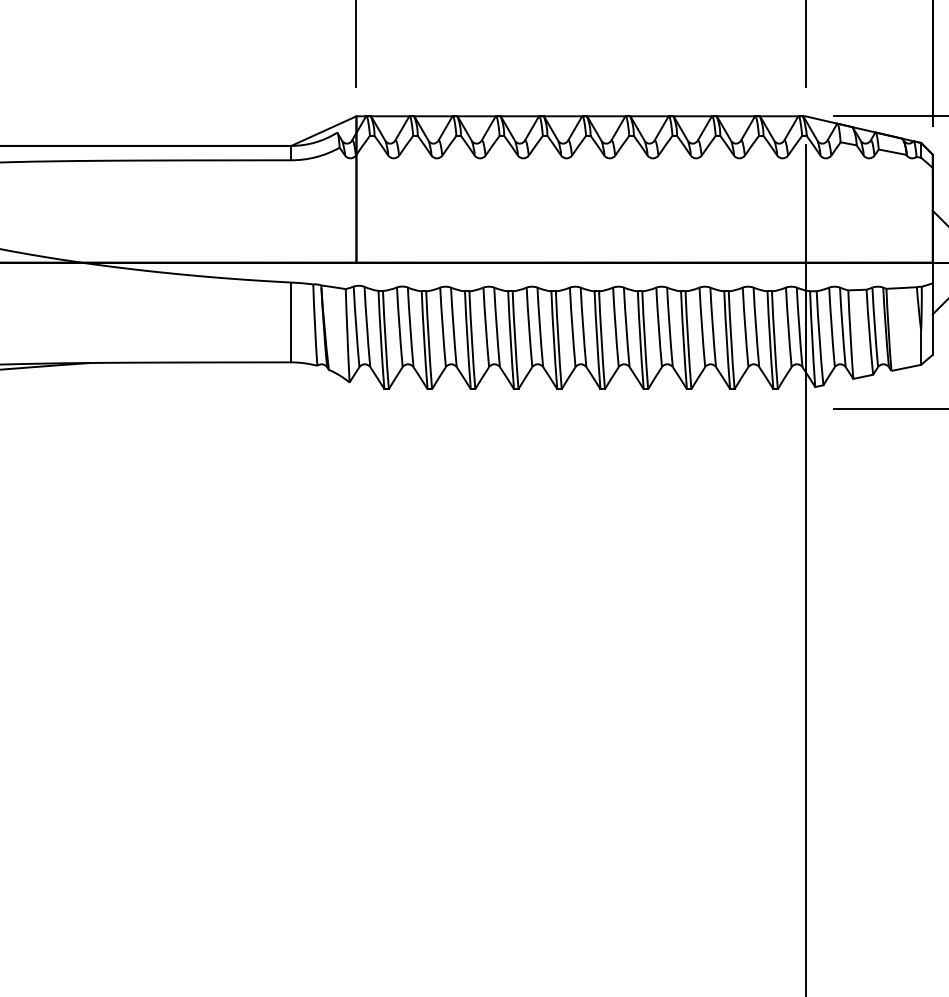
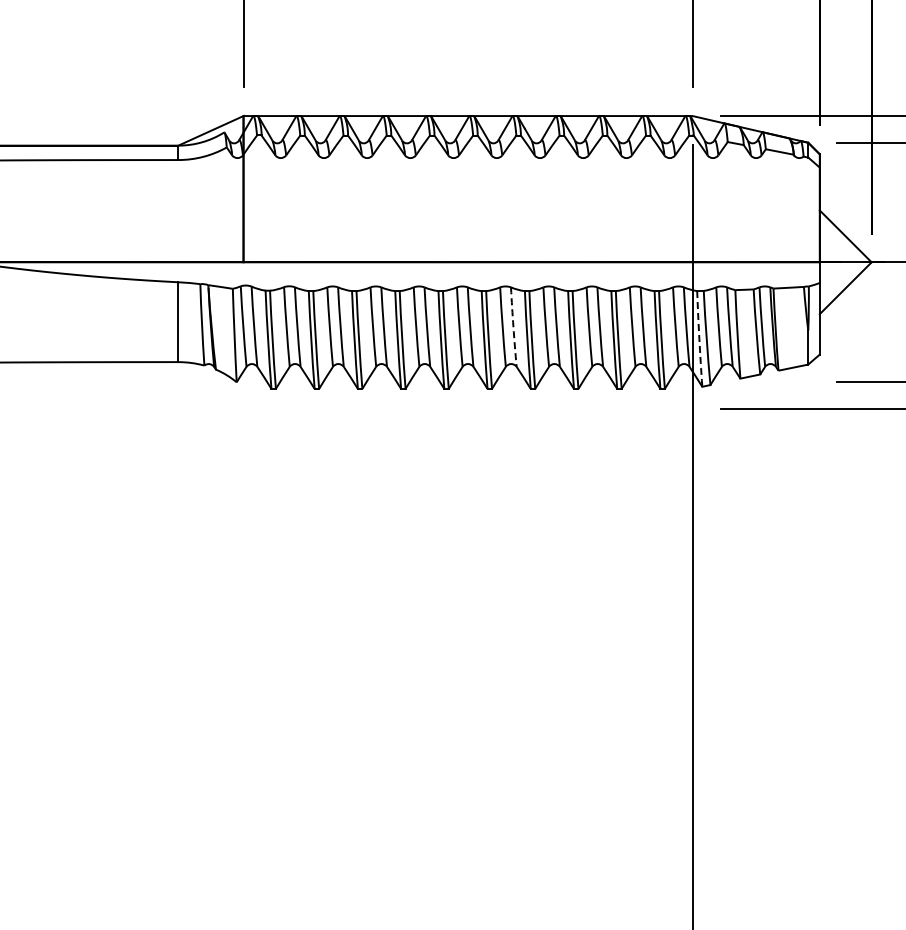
arc: (626, 327) -> (513, 327), solid -> dashed
arc: (812, 339) -> (699, 339), solid -> dashed

